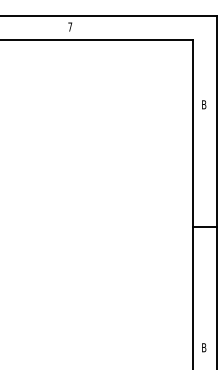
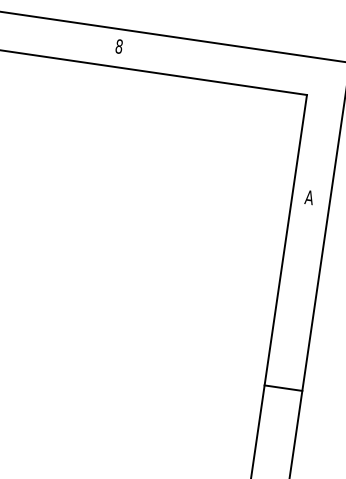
text: (70, 26) -> (119, 45), 7 -> 8
text: (203, 104) -> (308, 196), B -> A

